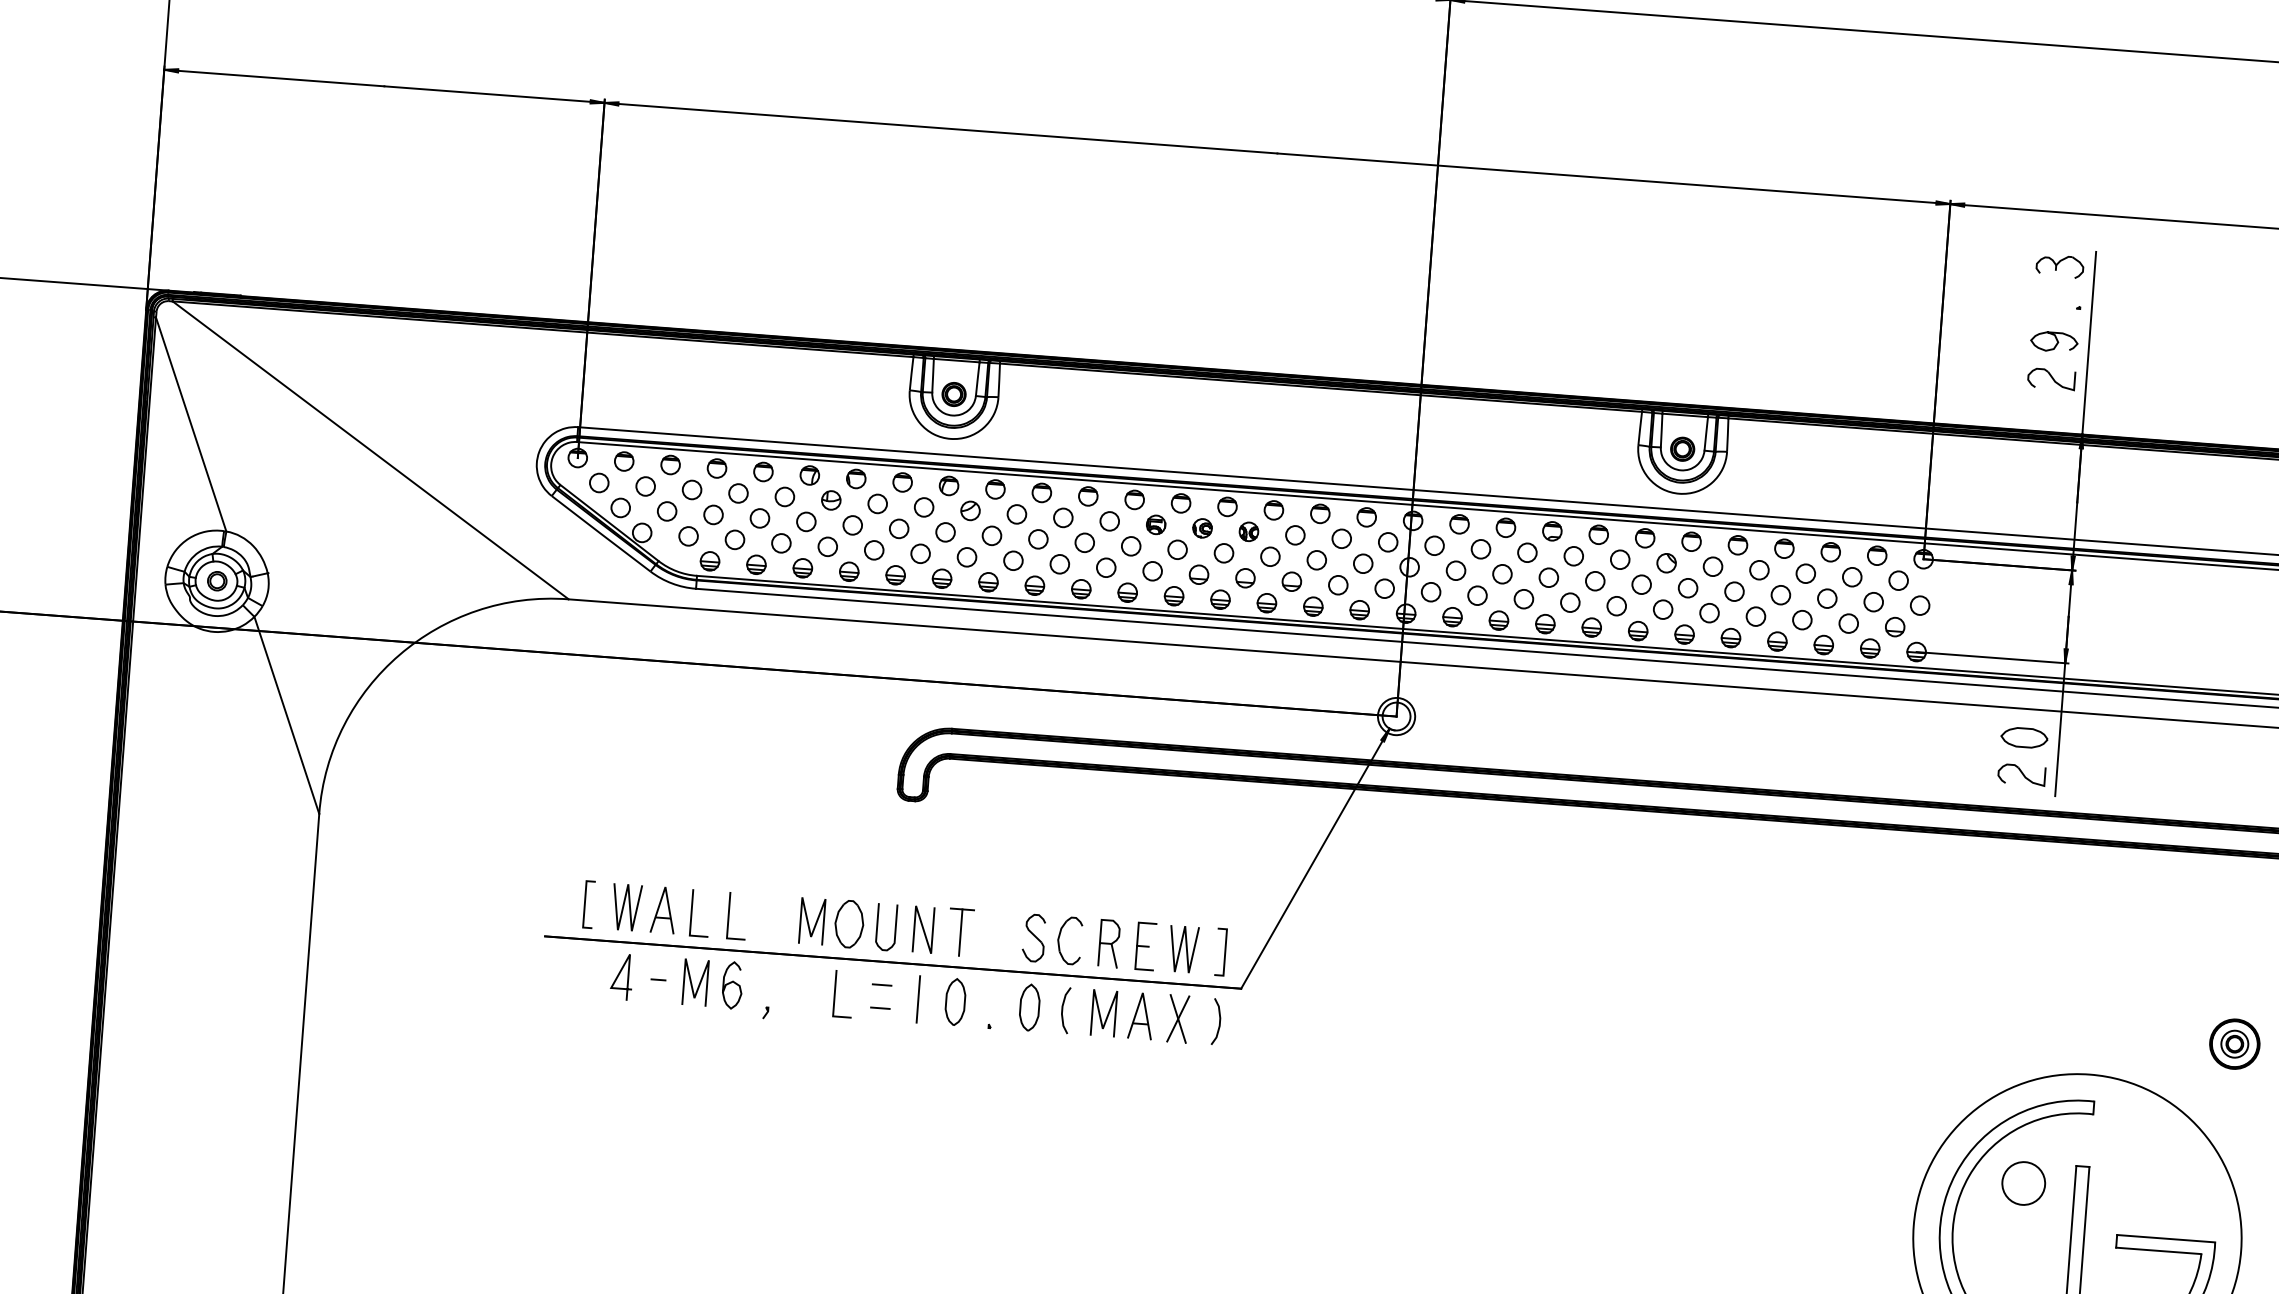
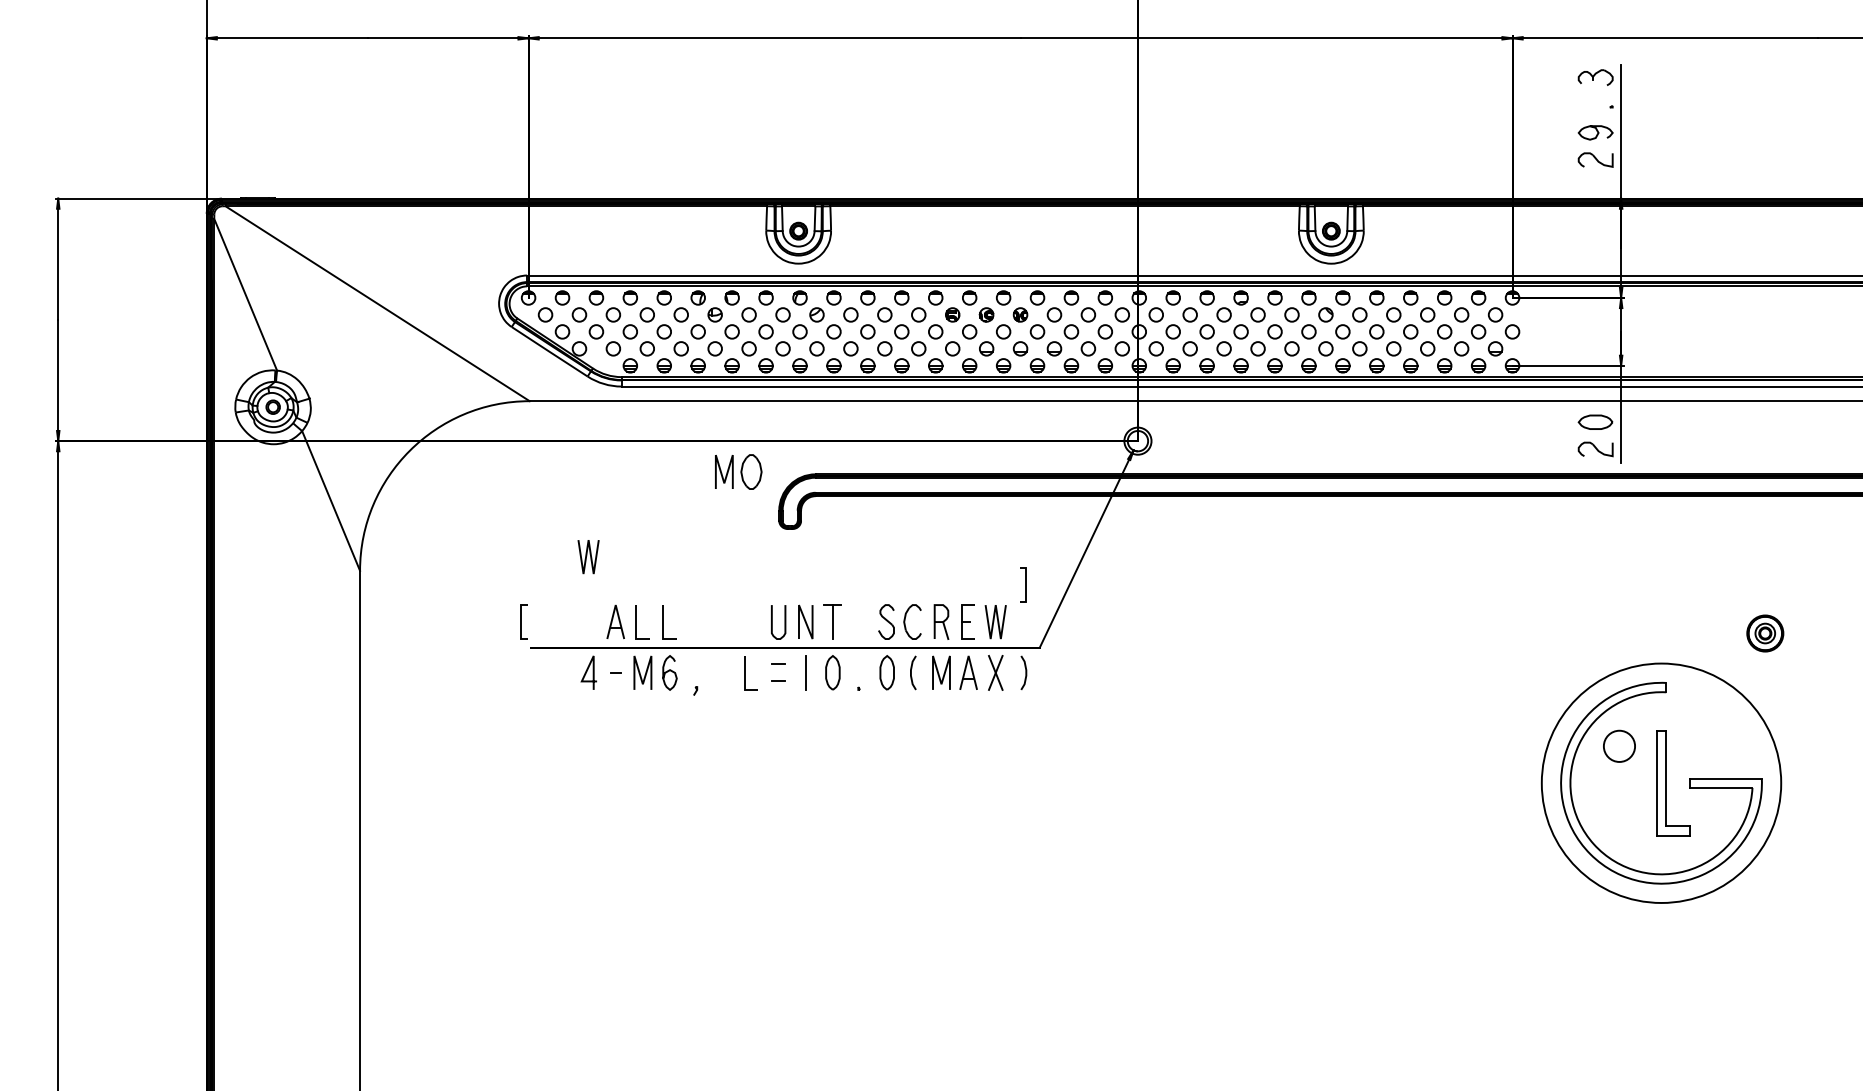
line: (585, 903) -> (521, 621), moved
line: (625, 906) -> (587, 556), moved
part: (831, 922) -> (738, 471), moved
line: (1224, 951) -> (1025, 584), moved

